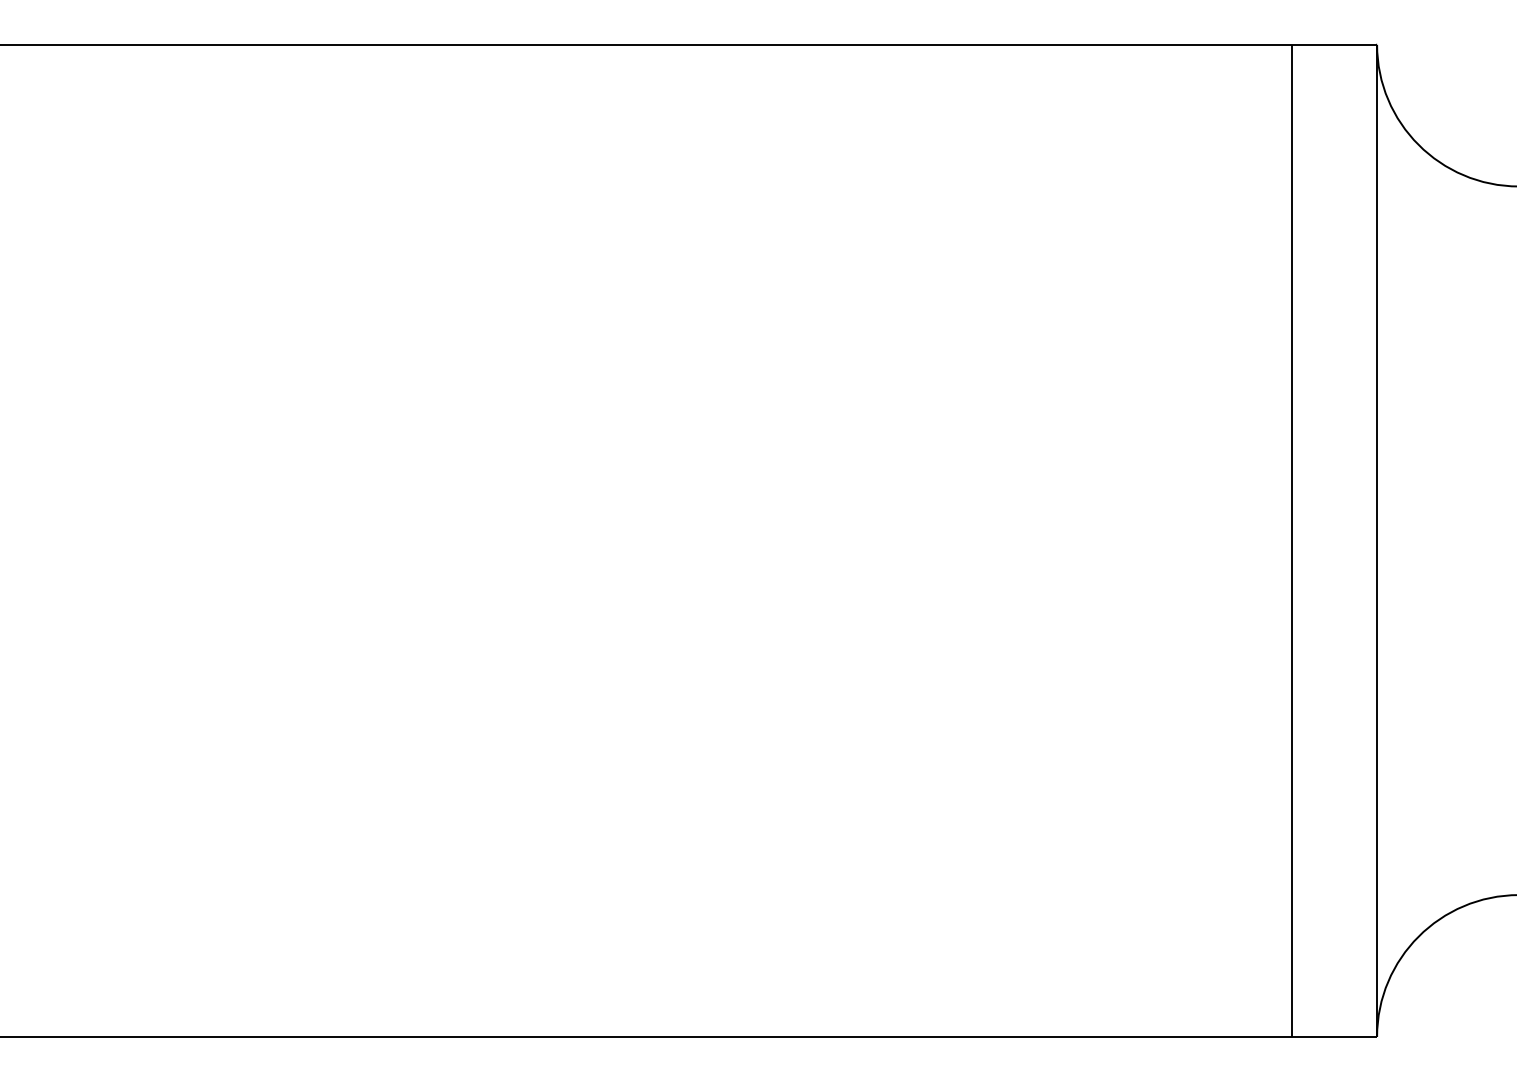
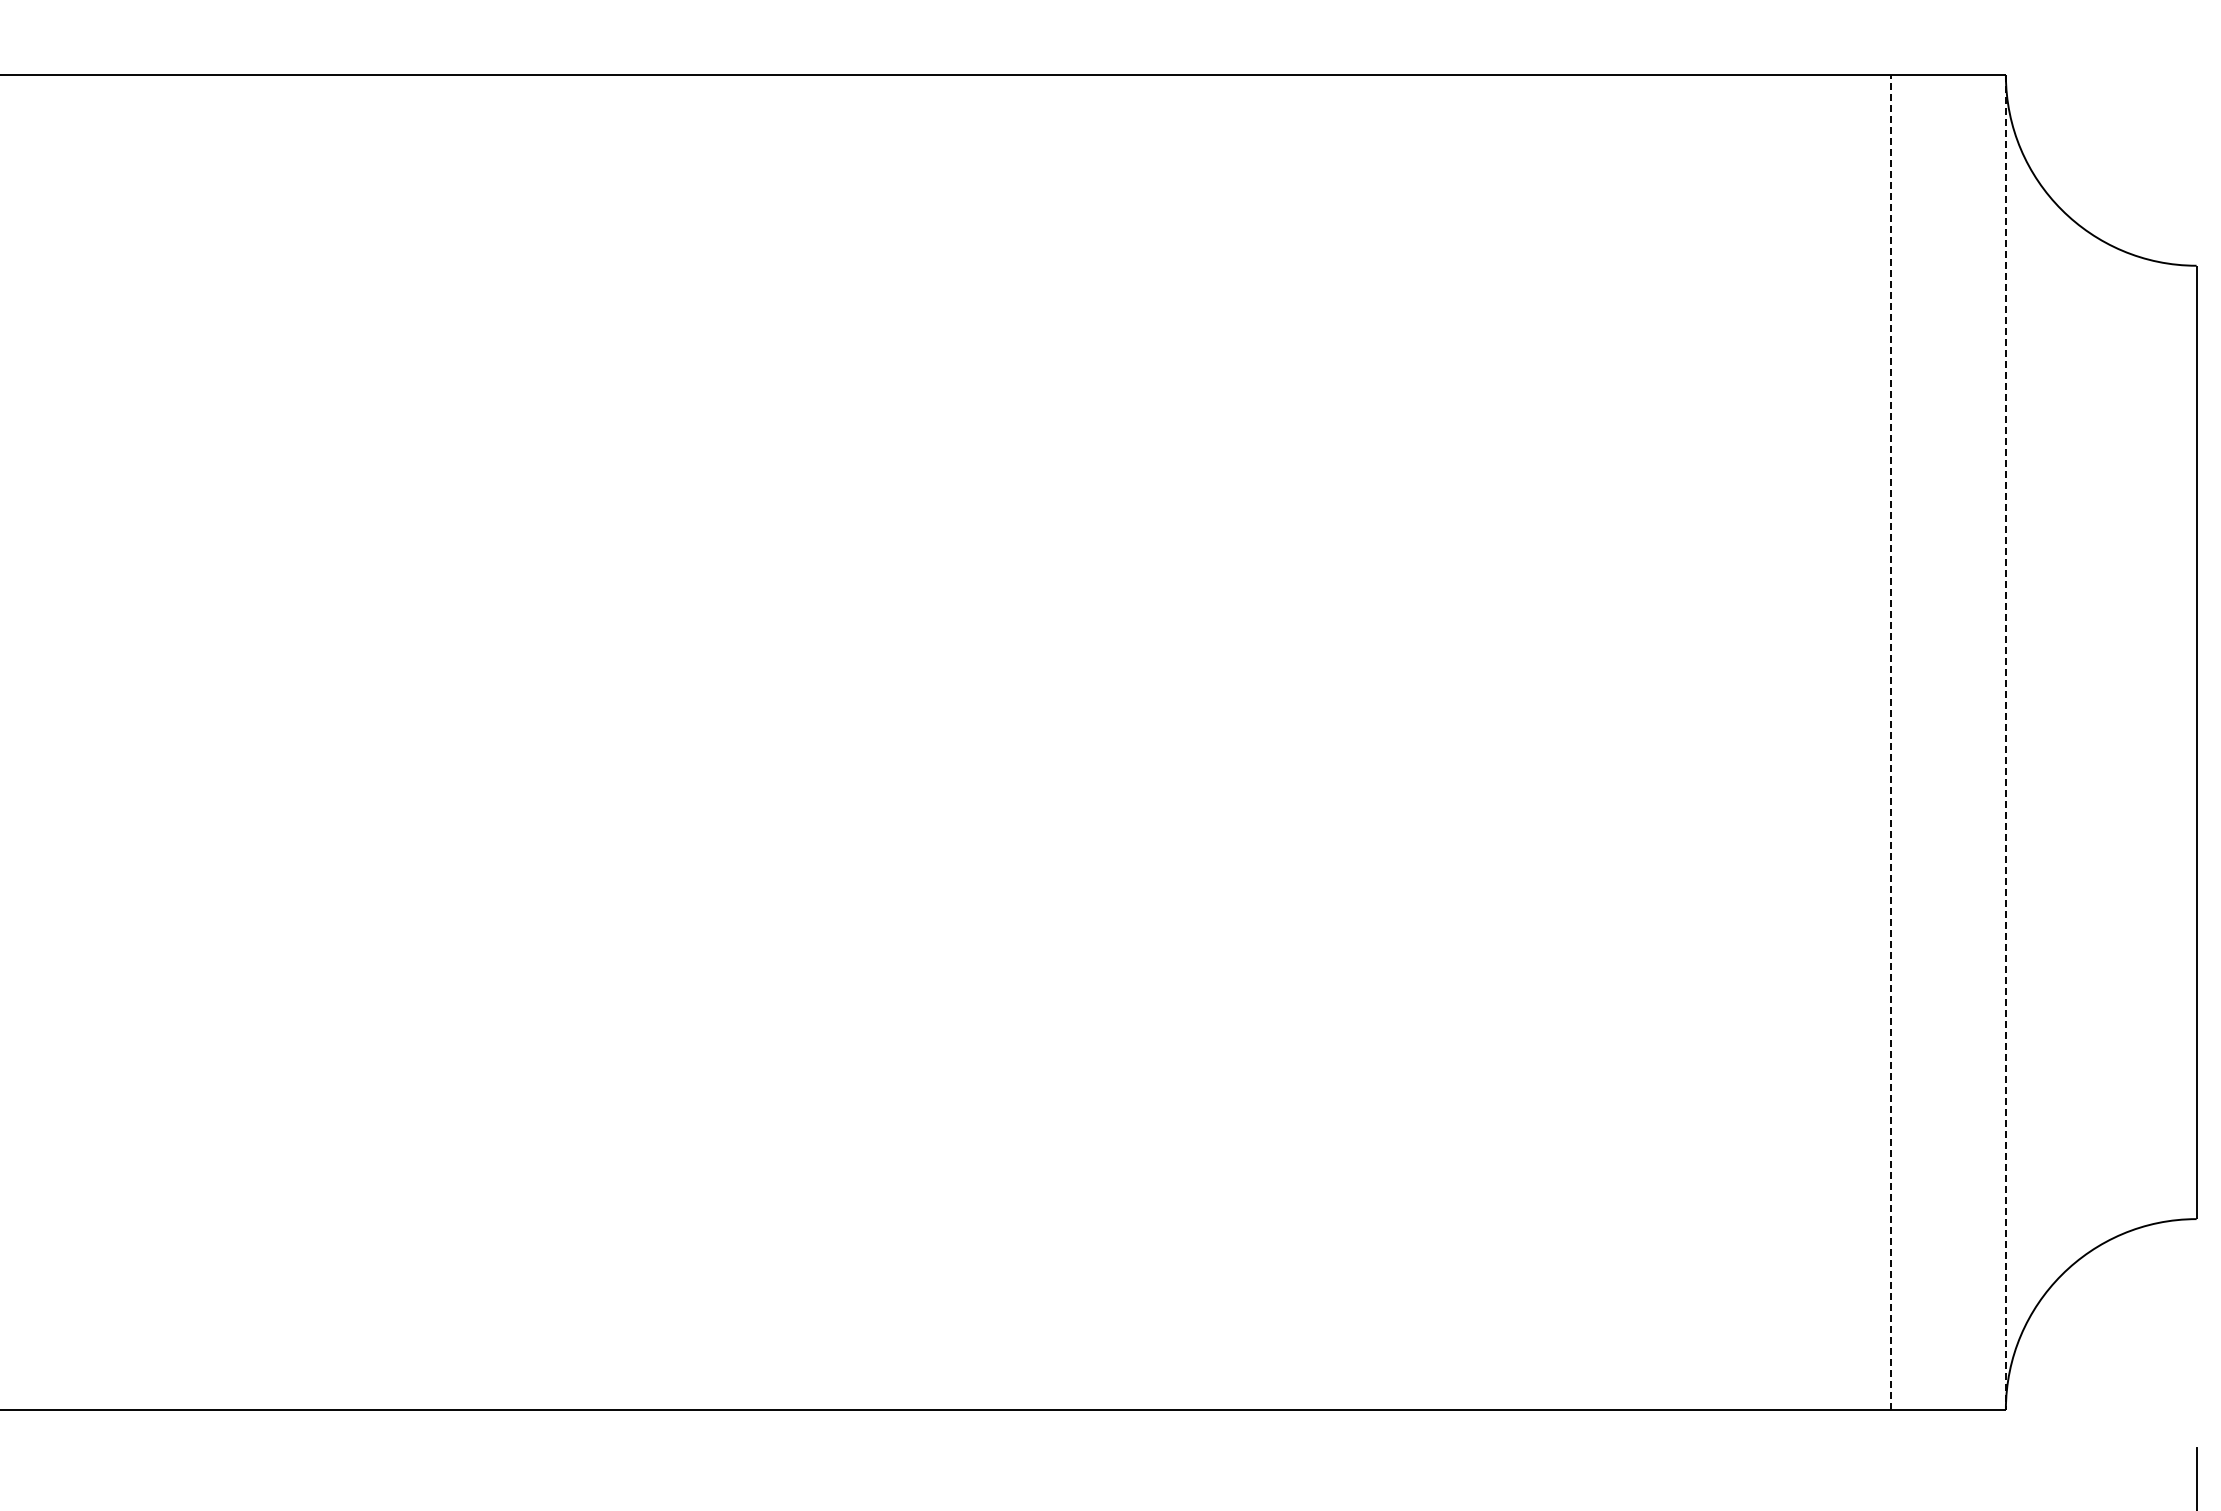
line: (1292, 540) -> (1891, 742), solid -> dashed
line: (1376, 540) -> (2005, 742), solid -> dashed

